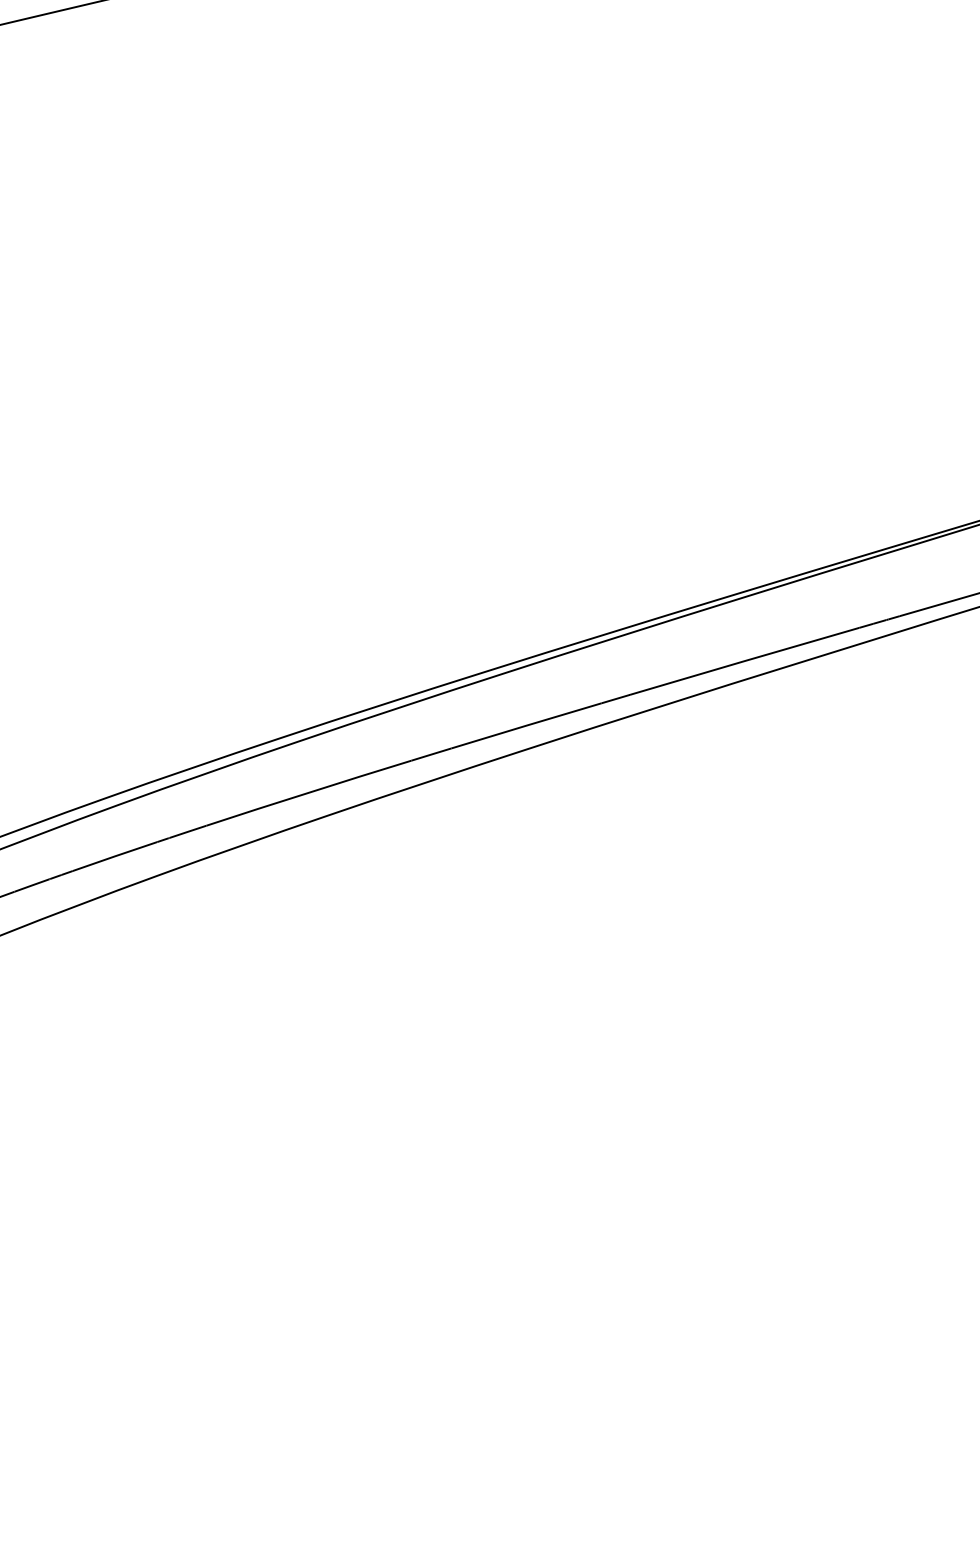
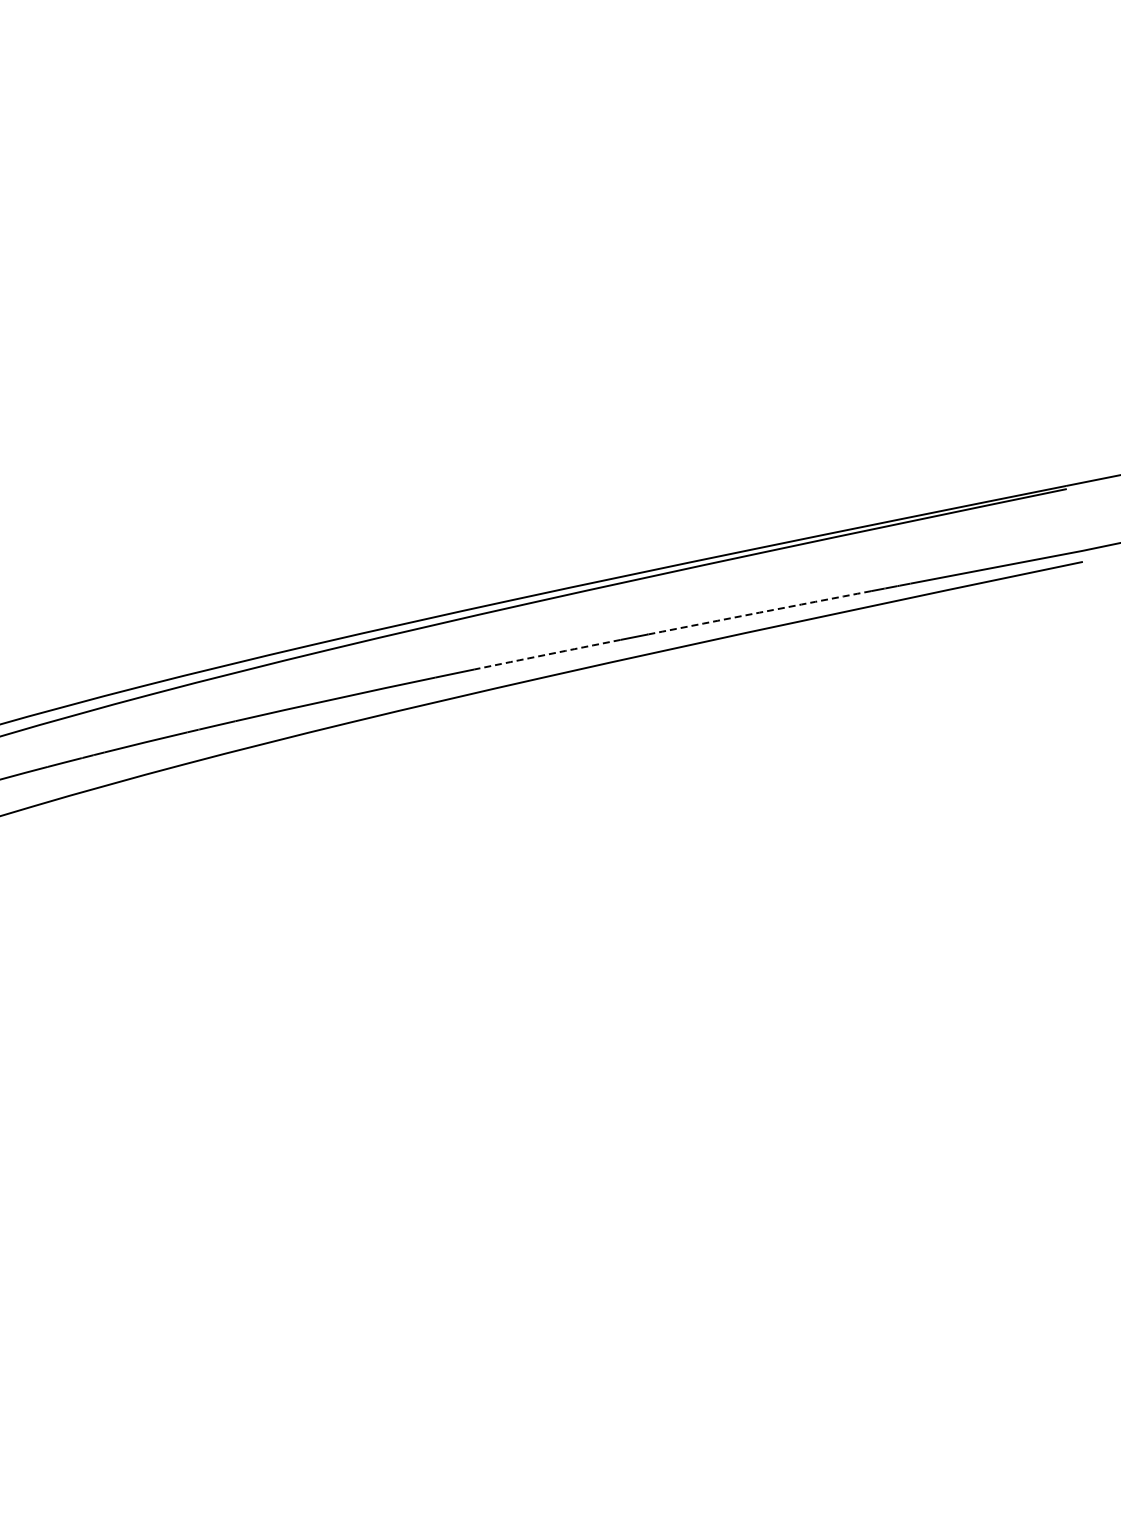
arc: (744, 661) -> (759, 612), solid -> dashed
arc: (526, 725) -> (547, 654), solid -> dashed

